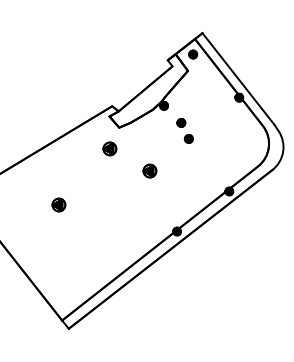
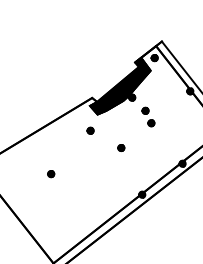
fill: (148, 90) -> (120, 85), added
part: (110, 148) -> (90, 130), size x0.62
part: (149, 170) -> (120, 147), size x0.62
part: (59, 204) -> (51, 173), size x0.62

